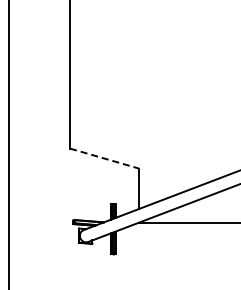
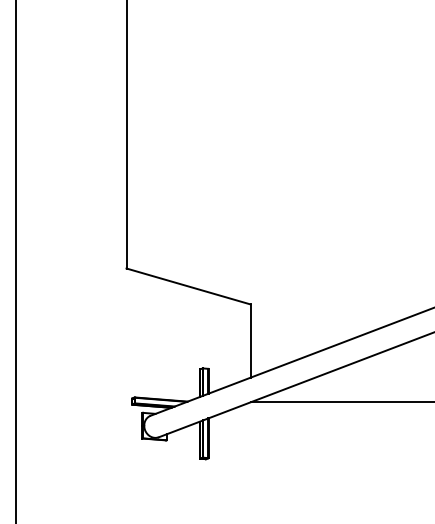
line: (104, 158) -> (188, 286), dashed -> solid

